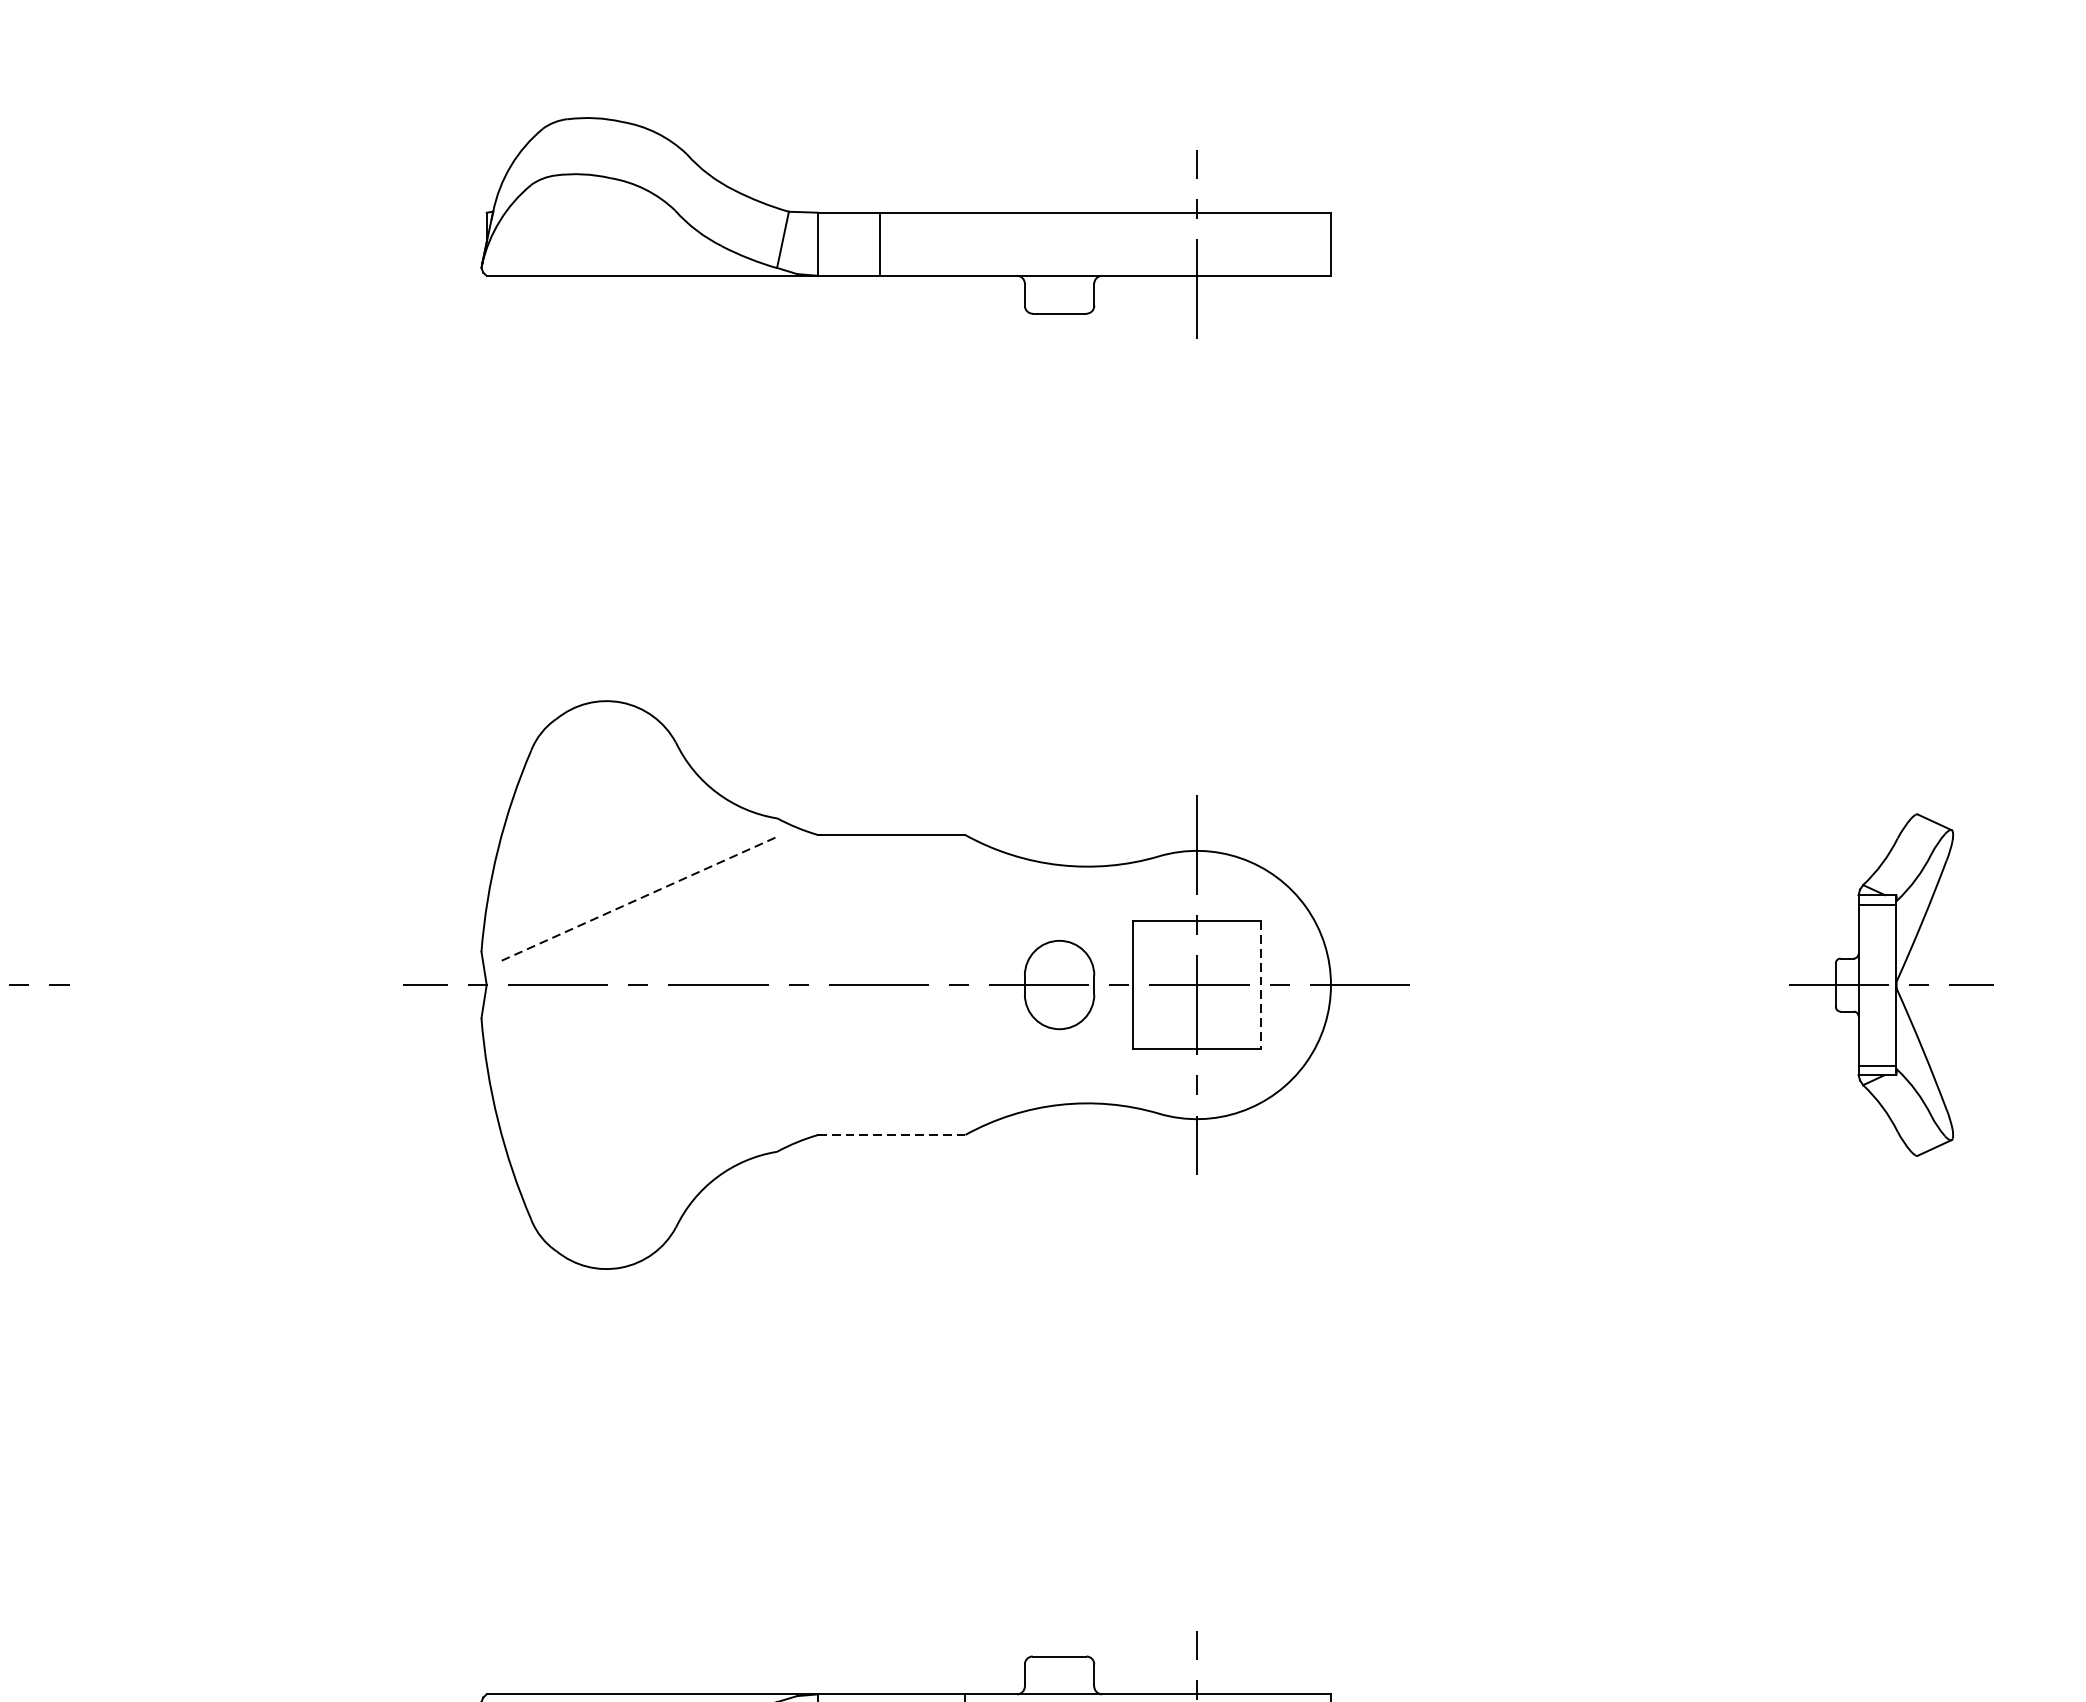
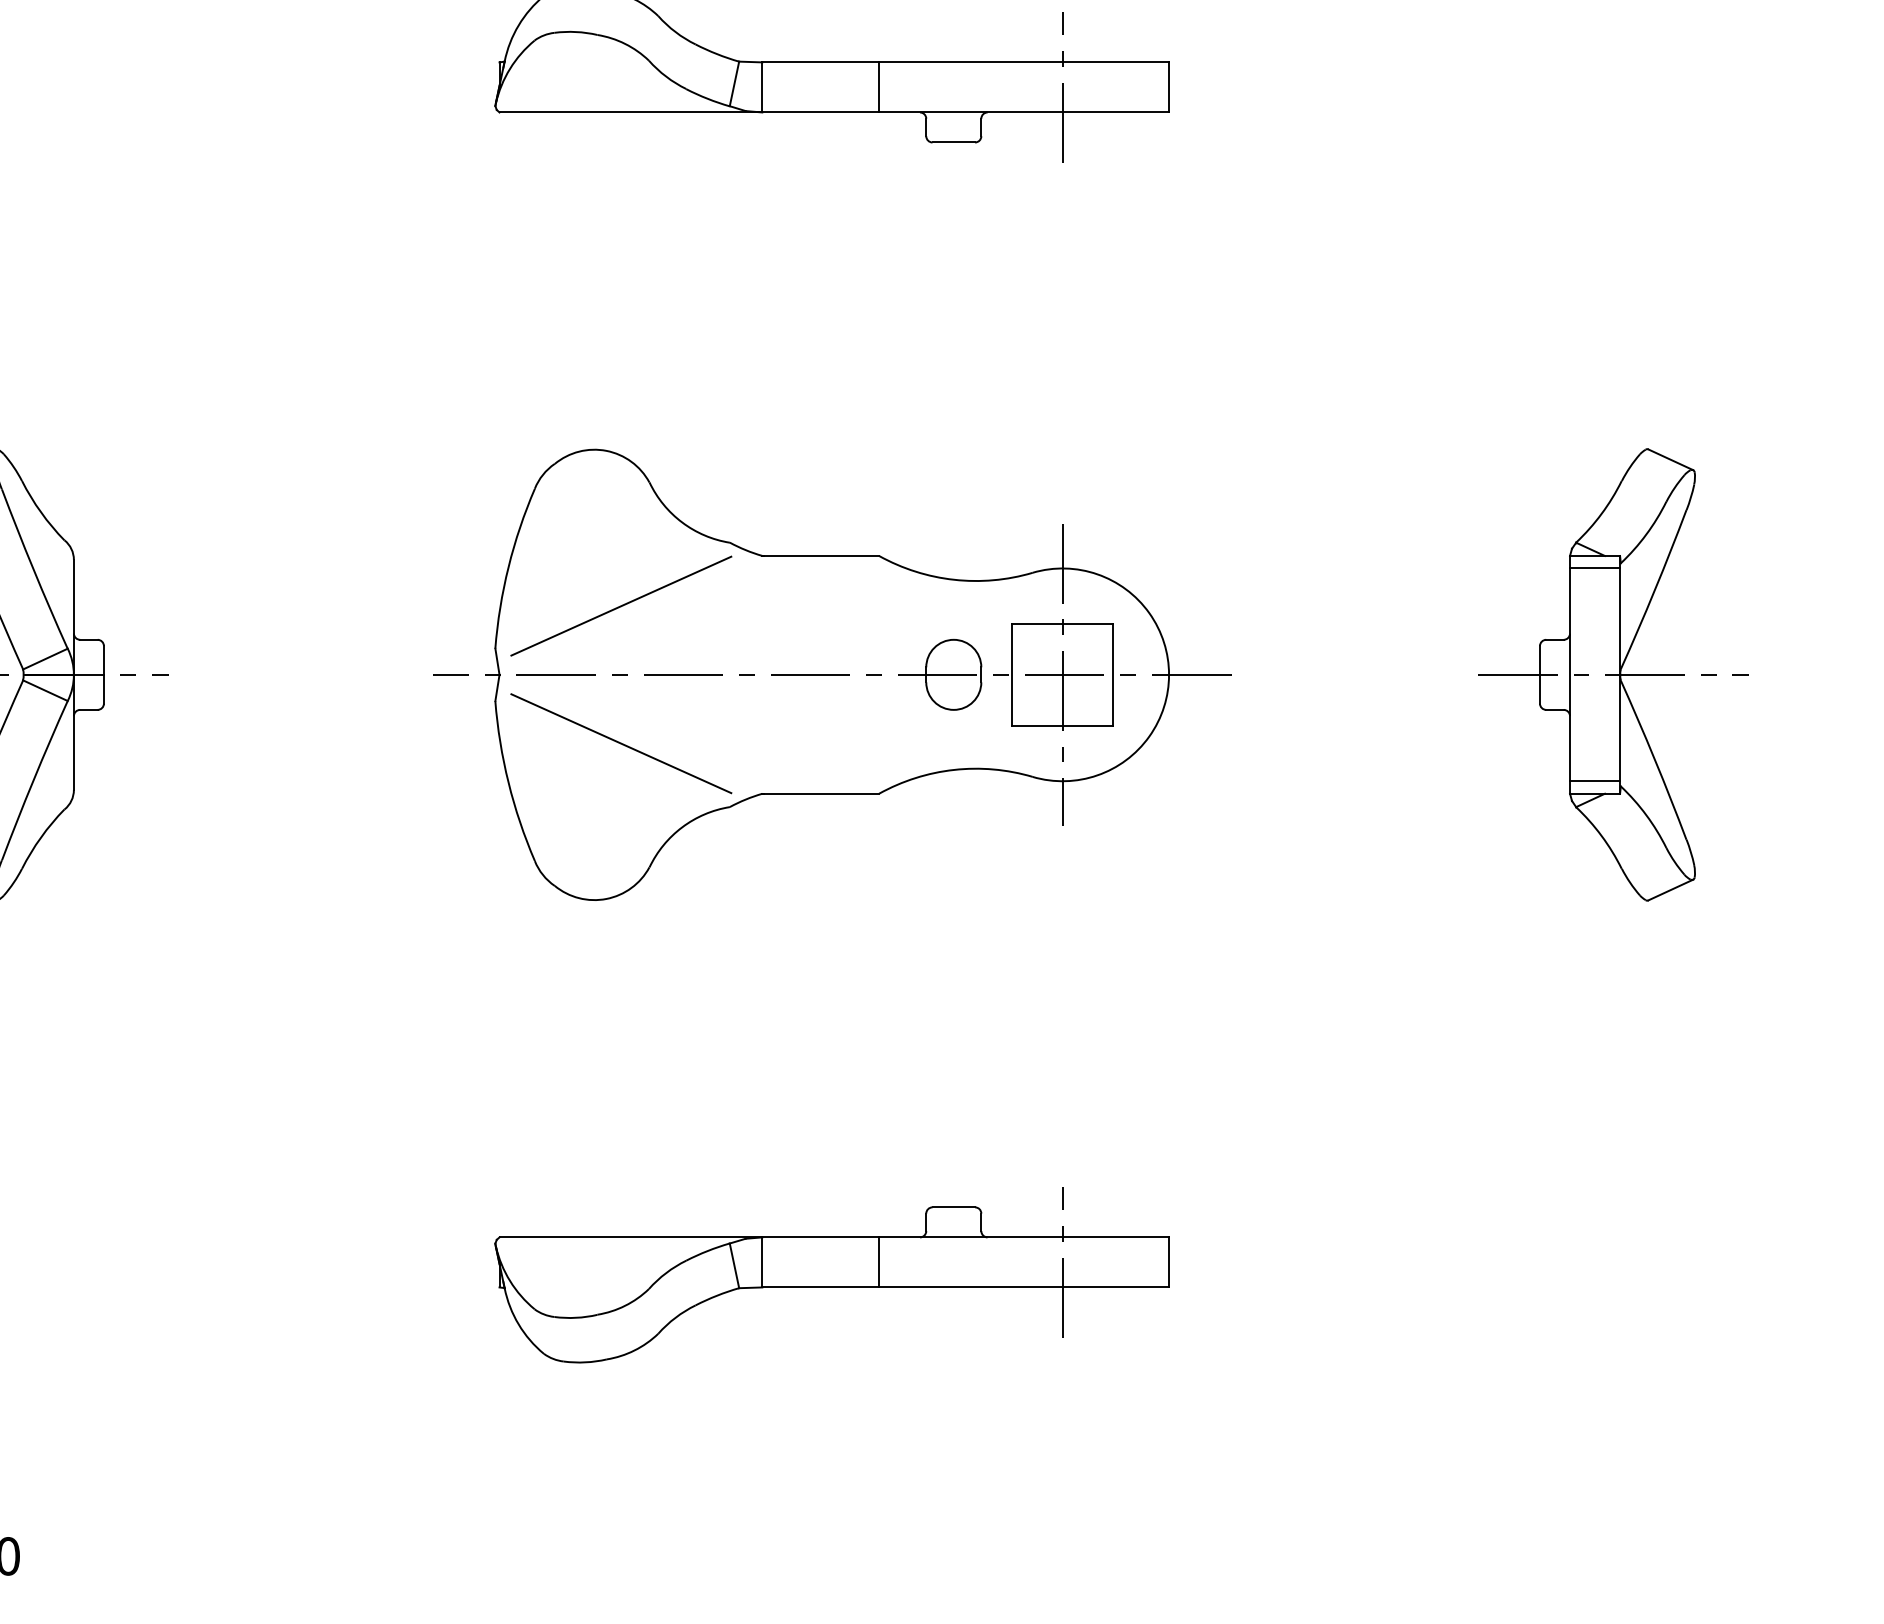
line: (880, 244) -> (879, 87), moved
line: (640, 898) -> (621, 606), dashed -> solid
line: (1260, 984) -> (1113, 674), dashed -> solid
part: (1891, 984) -> (1613, 674), size x1.67
line: (640, 1071) -> (621, 743), added
line: (891, 1134) -> (820, 793), dashed -> solid

